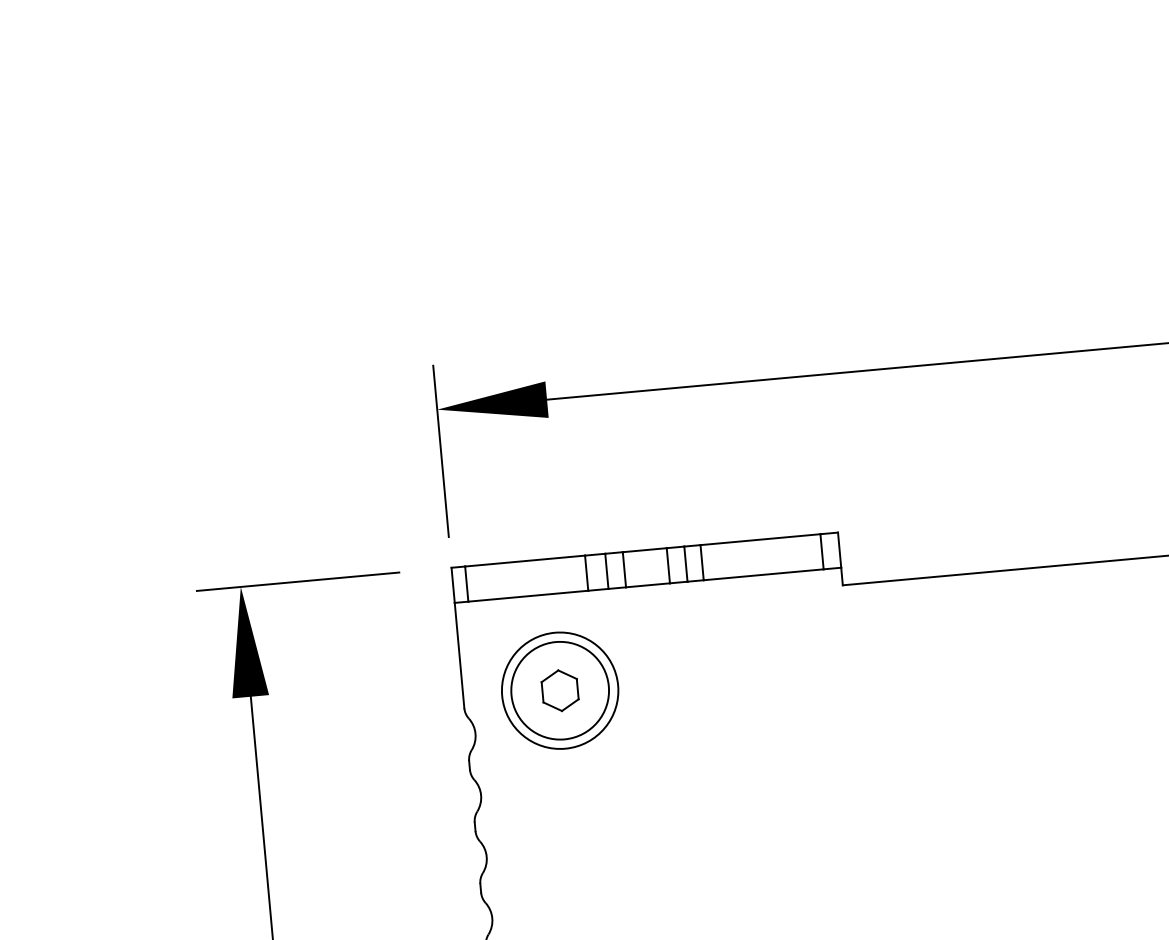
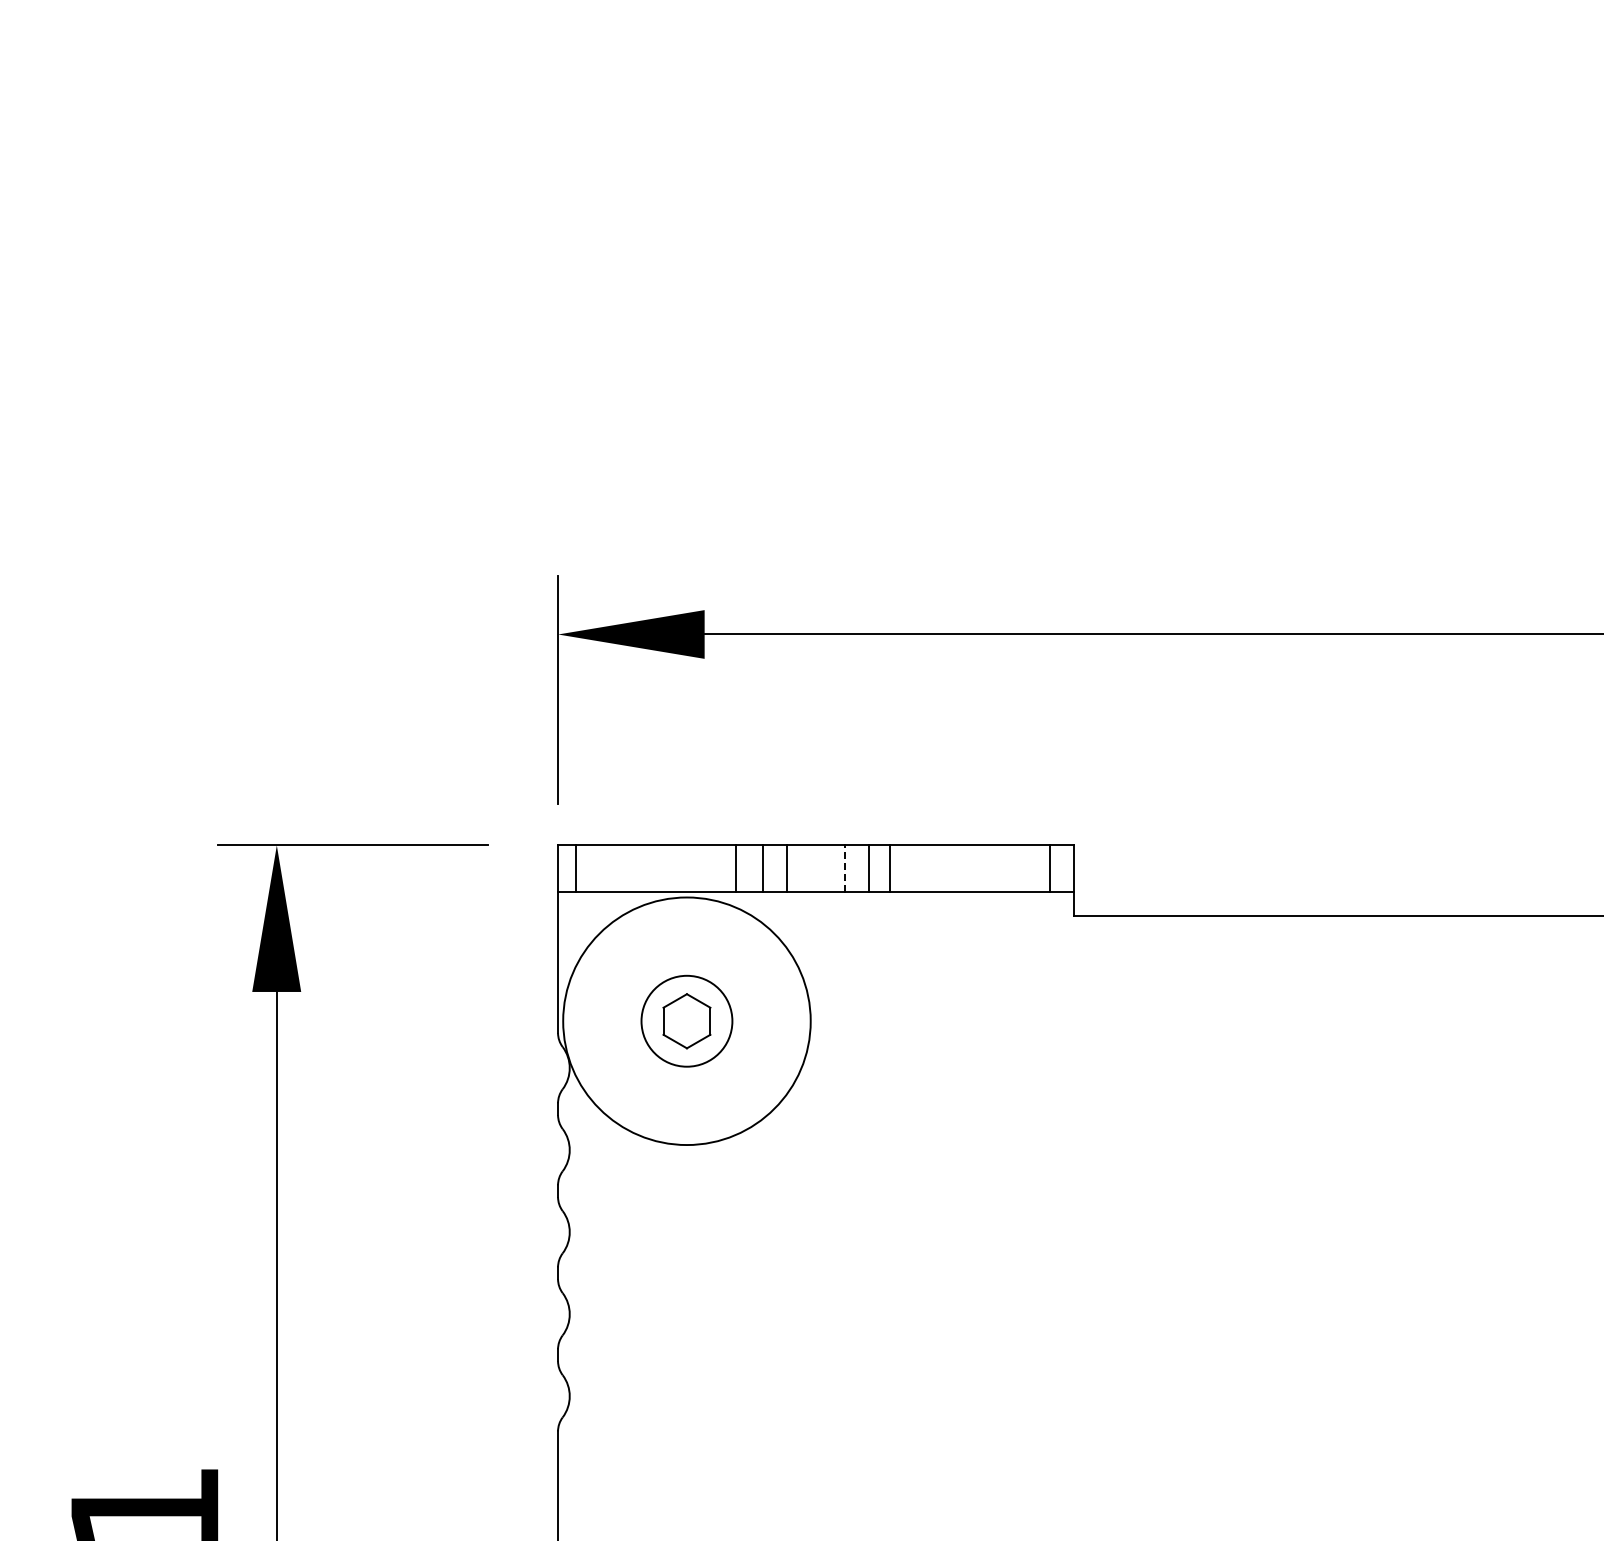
line: (668, 565) -> (845, 868), solid -> dashed
circle: (559, 690) -> (686, 1020), size x1.6
circle: (559, 690) -> (686, 1021), size x0.7

